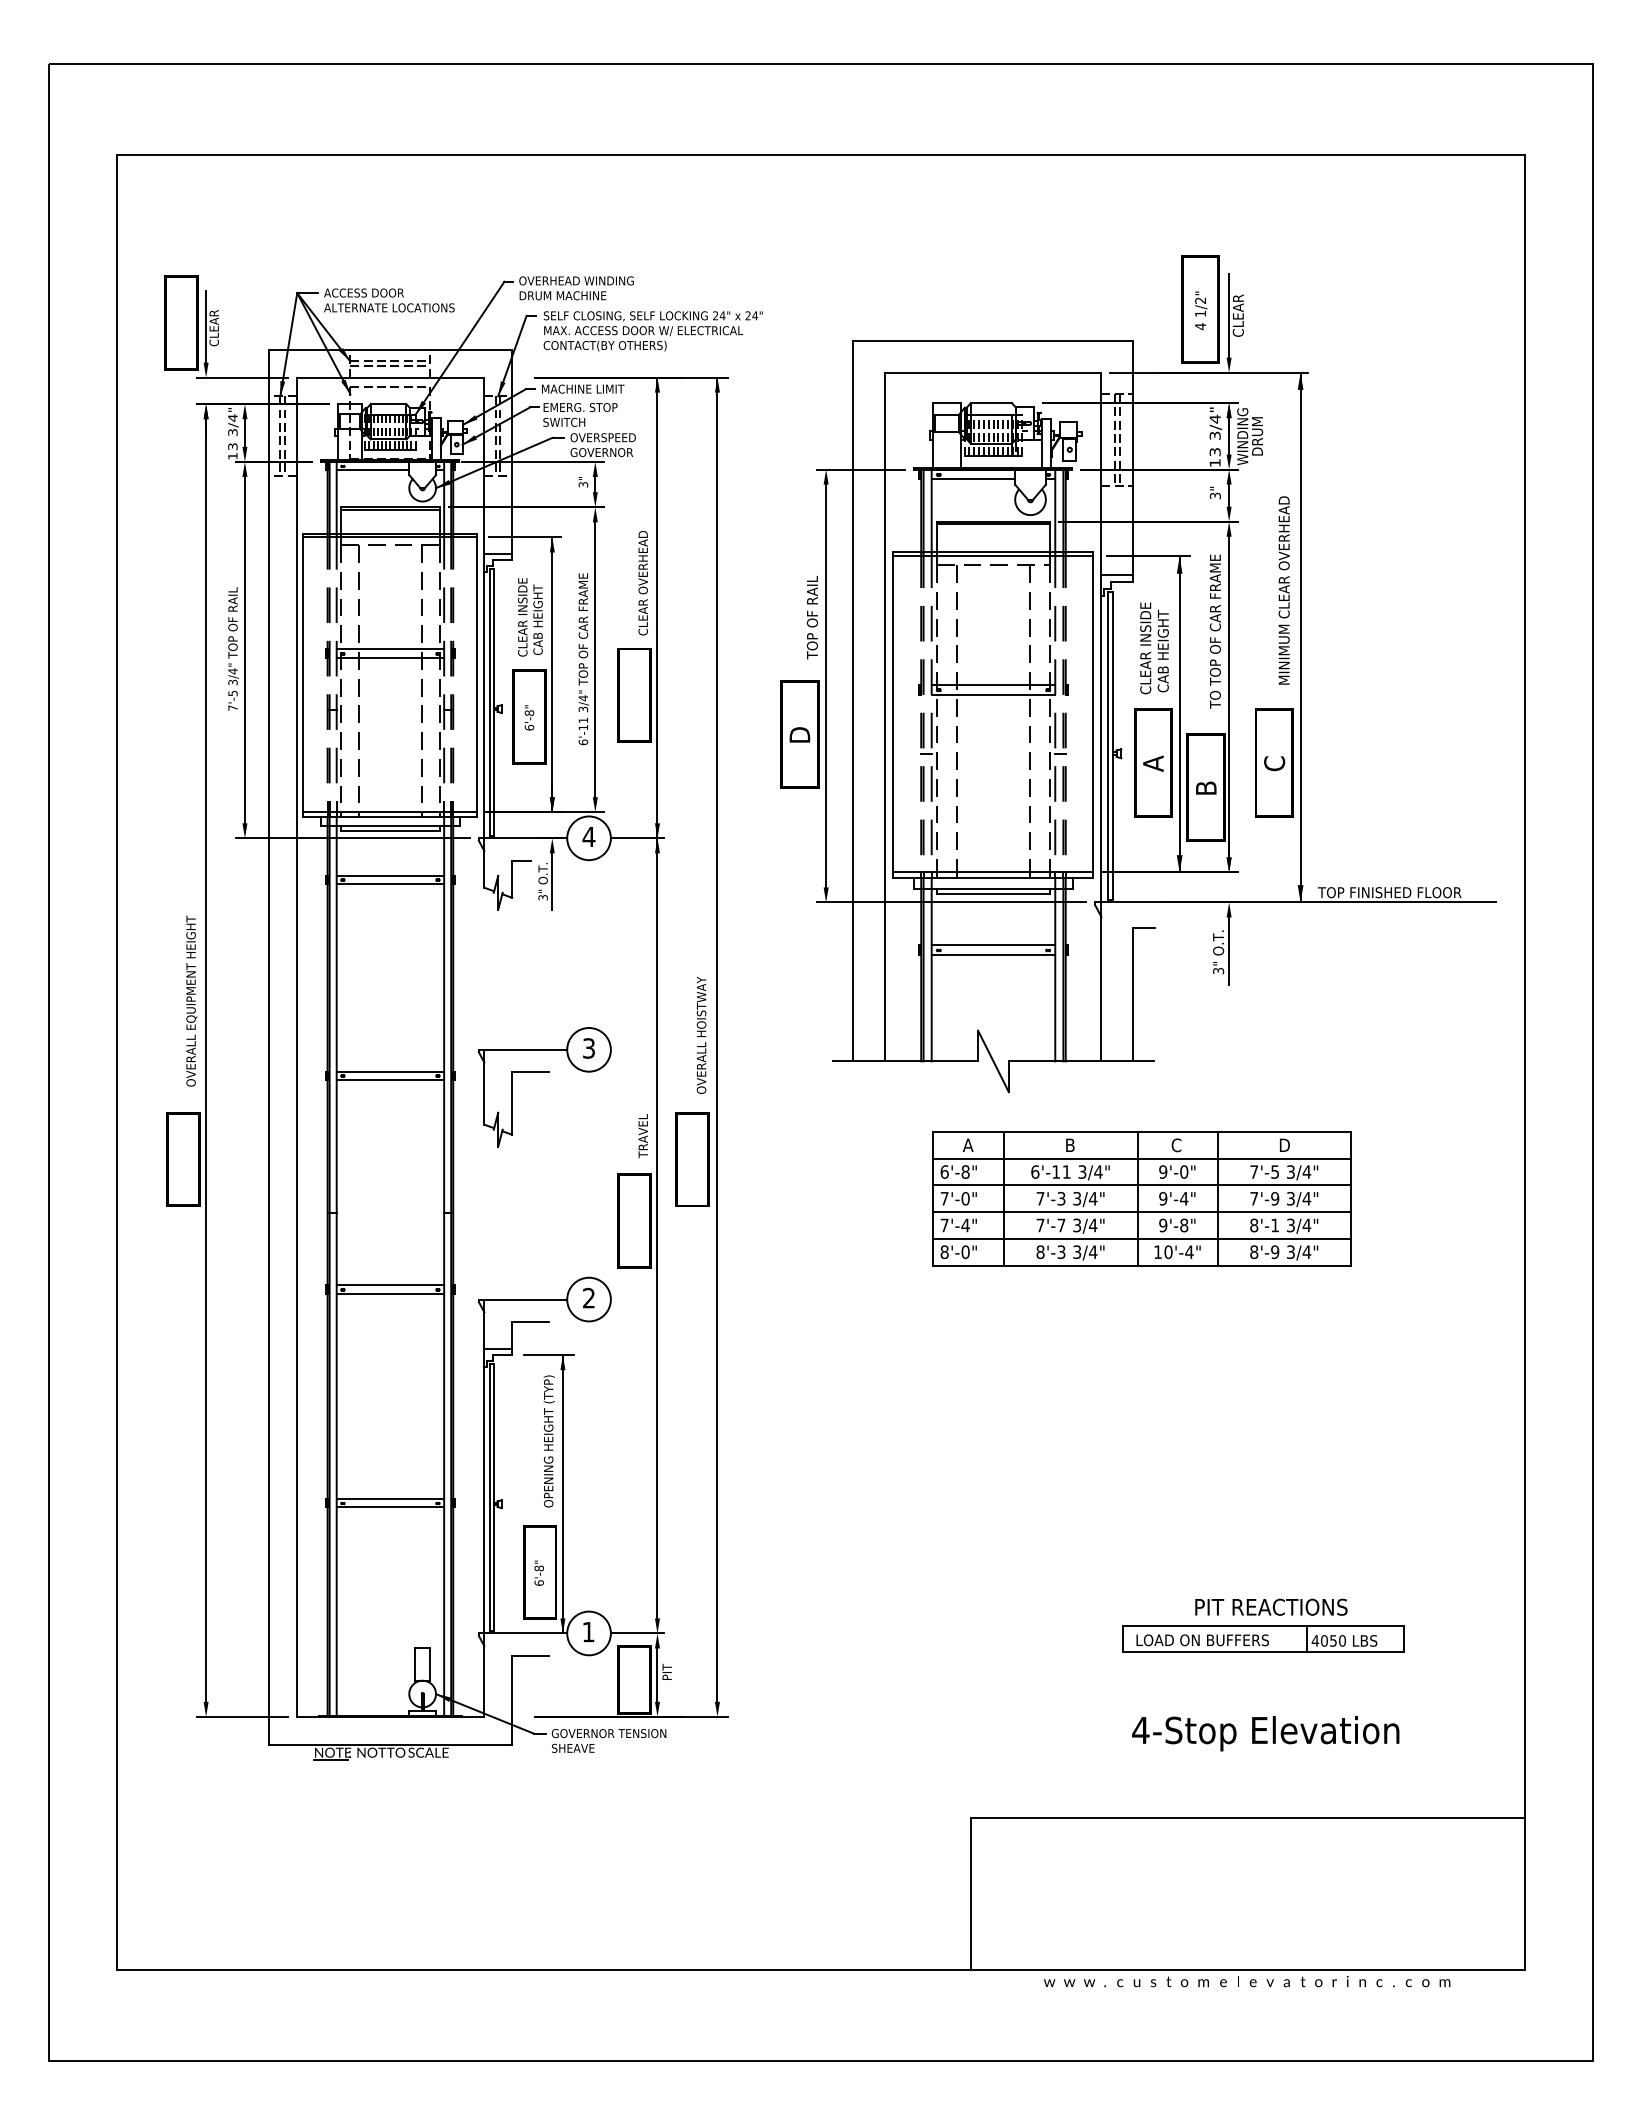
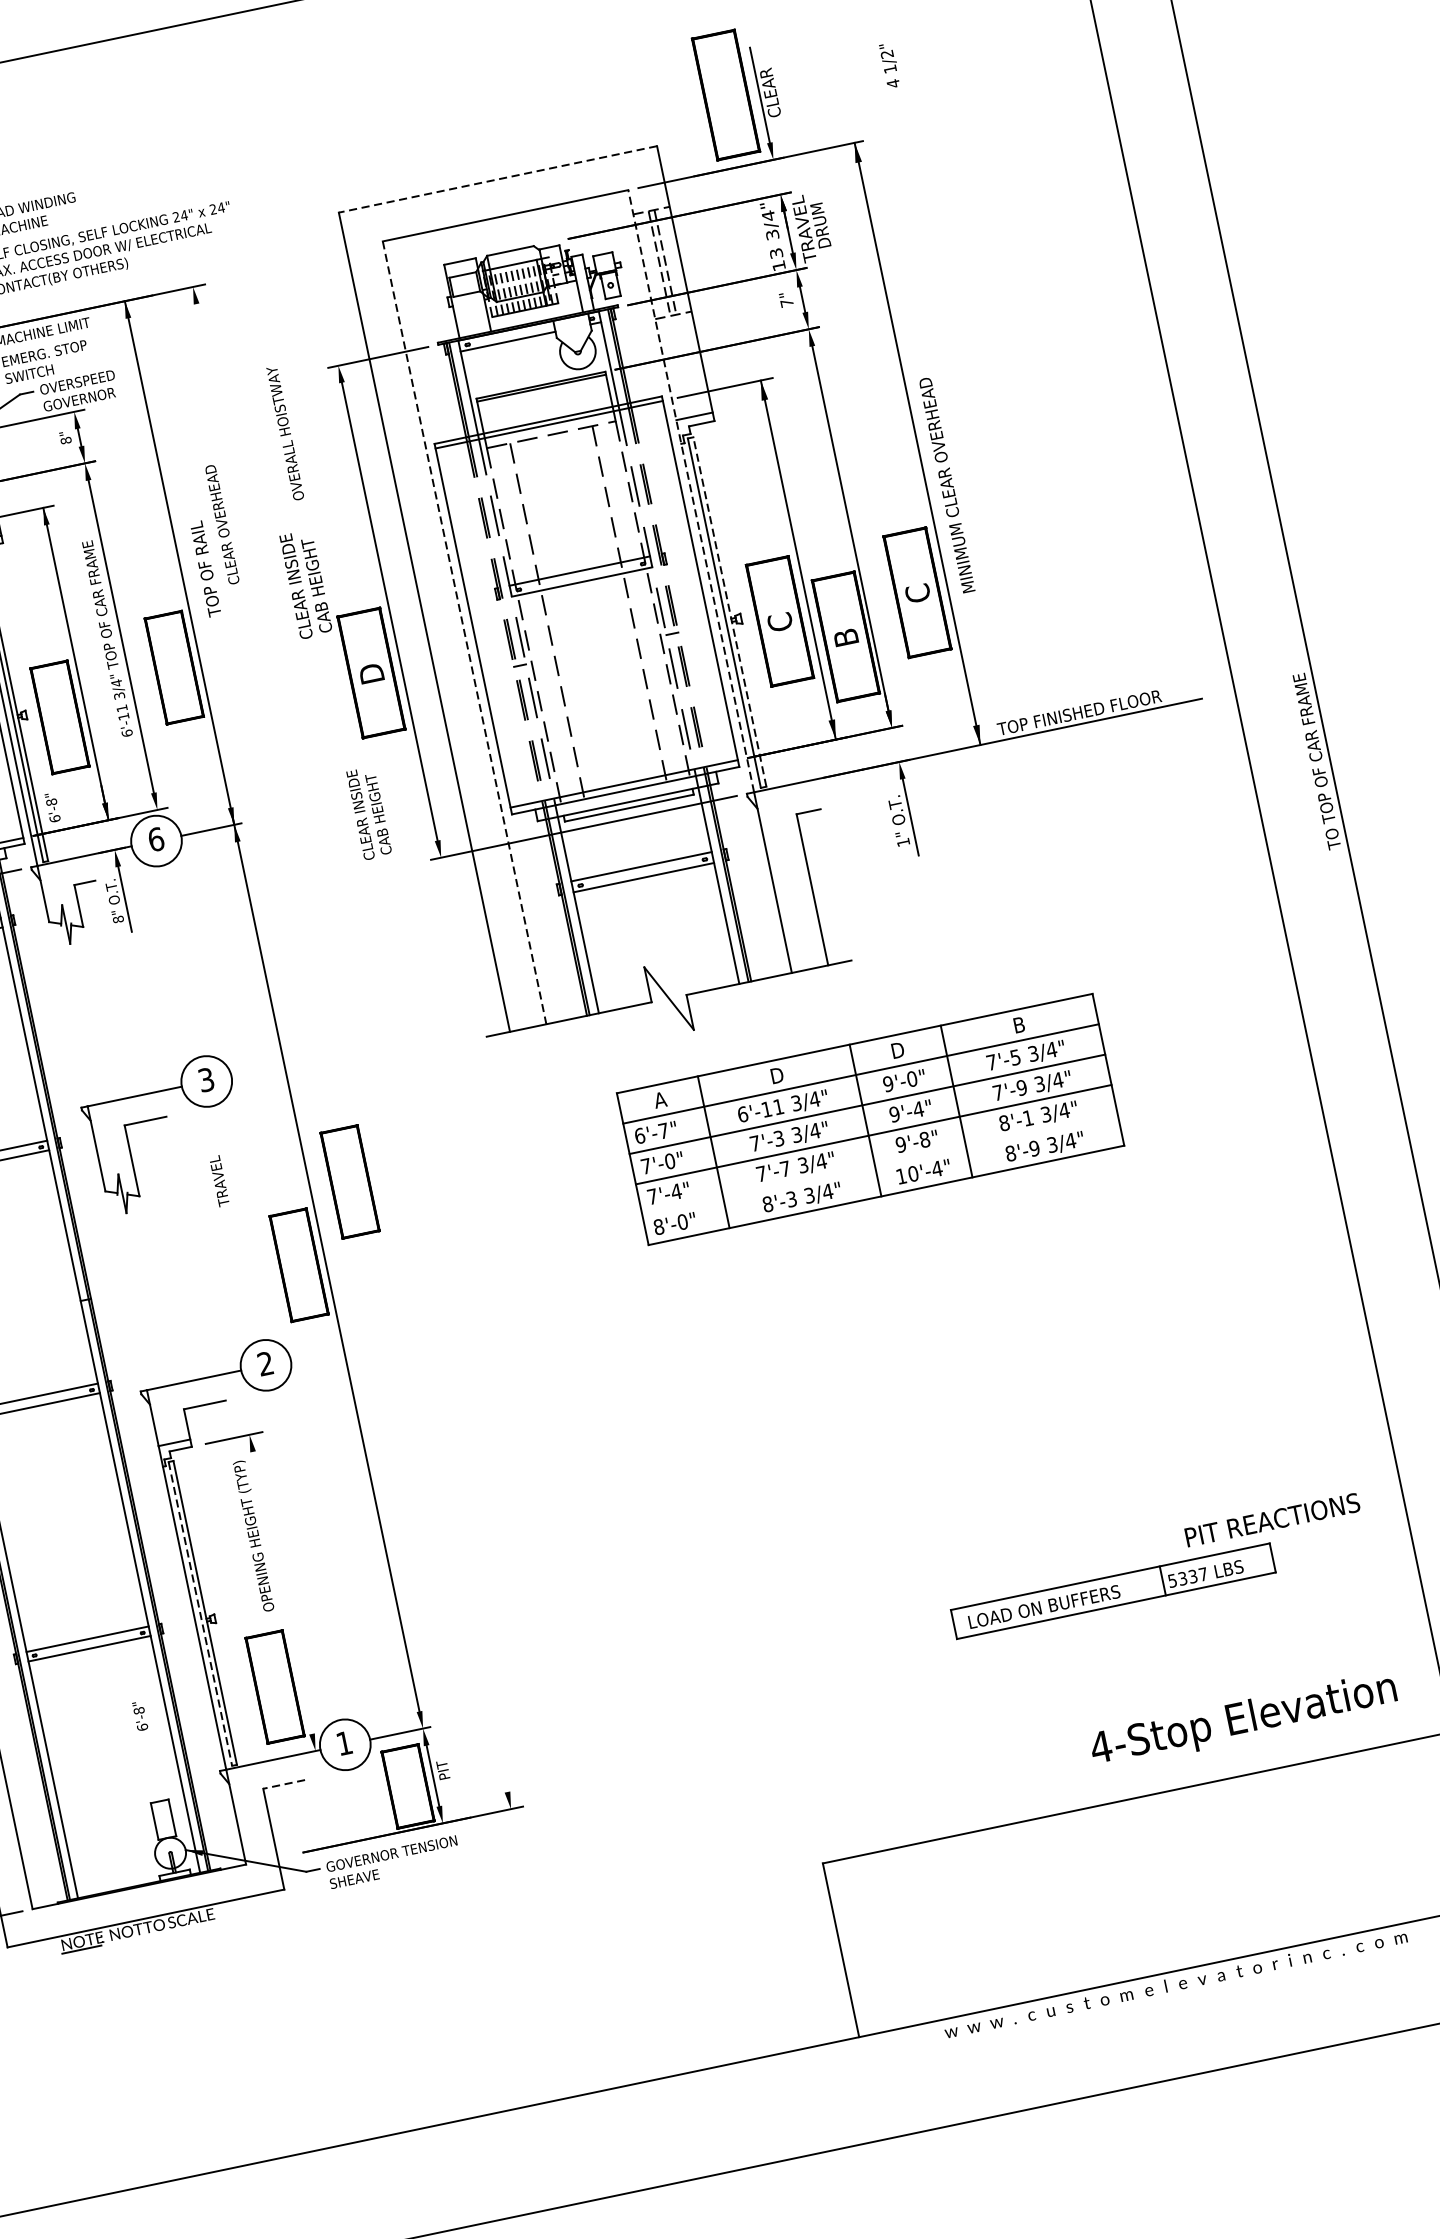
text: (1201, 310) -> (890, 65), moved
line: (993, 340) -> (497, 179), solid -> dashed
text: (1242, 436) -> (803, 229), WINDING -> TRAVEL
text: (583, 484) -> (66, 440), 3" -> 8"
text: (1214, 495) -> (785, 302), 3" -> 7"
text: (642, 583) -> (221, 525), moved
text: (1283, 590) -> (946, 485), moved
text: (530, 617) -> (369, 813), moved
text: (812, 617) -> (205, 568), moved
text: (1214, 631) -> (1315, 761), moved
line: (1101, 637) -> (691, 491), solid -> dashed
text: (1154, 648) -> (306, 584), moved
text: (529, 717) -> (52, 807), moved
line: (885, 717) -> (464, 633), solid -> dashed
line: (1112, 746) -> (729, 612), solid -> dashed
text: (1152, 763) -> (779, 622), A -> C
text: (588, 836) -> (155, 839), 4 -> 6
text: (542, 897) -> (117, 919), 3" -> 8"
text: (1218, 971) -> (903, 843), 3" -> 1"
text: (701, 1034) -> (285, 432), moved
line: (717, 1039) -> (350, 1039), removed
text: (642, 1136) -> (218, 1181), moved
text: (1071, 1145) -> (777, 1075), B -> D
text: (1176, 1145) -> (897, 1050), C -> D
text: (1285, 1145) -> (1020, 1024), D -> B
text: (965, 1171) -> (663, 1130), 6'-8" -> 6'-7"
line: (1141, 1238) -> (879, 1164), removed
line: (562, 1494) -> (282, 1593), removed
line: (489, 1497) -> (199, 1613), solid -> dashed
text: (538, 1572) -> (139, 1715), moved
text: (1271, 1606) -> (1272, 1519), moved
text: (1328, 1640) -> (1187, 1577), 4050 -> 5337
line: (530, 1656) -> (284, 1784), solid -> dashed
text: (1265, 1733) -> (1243, 1720), moved

